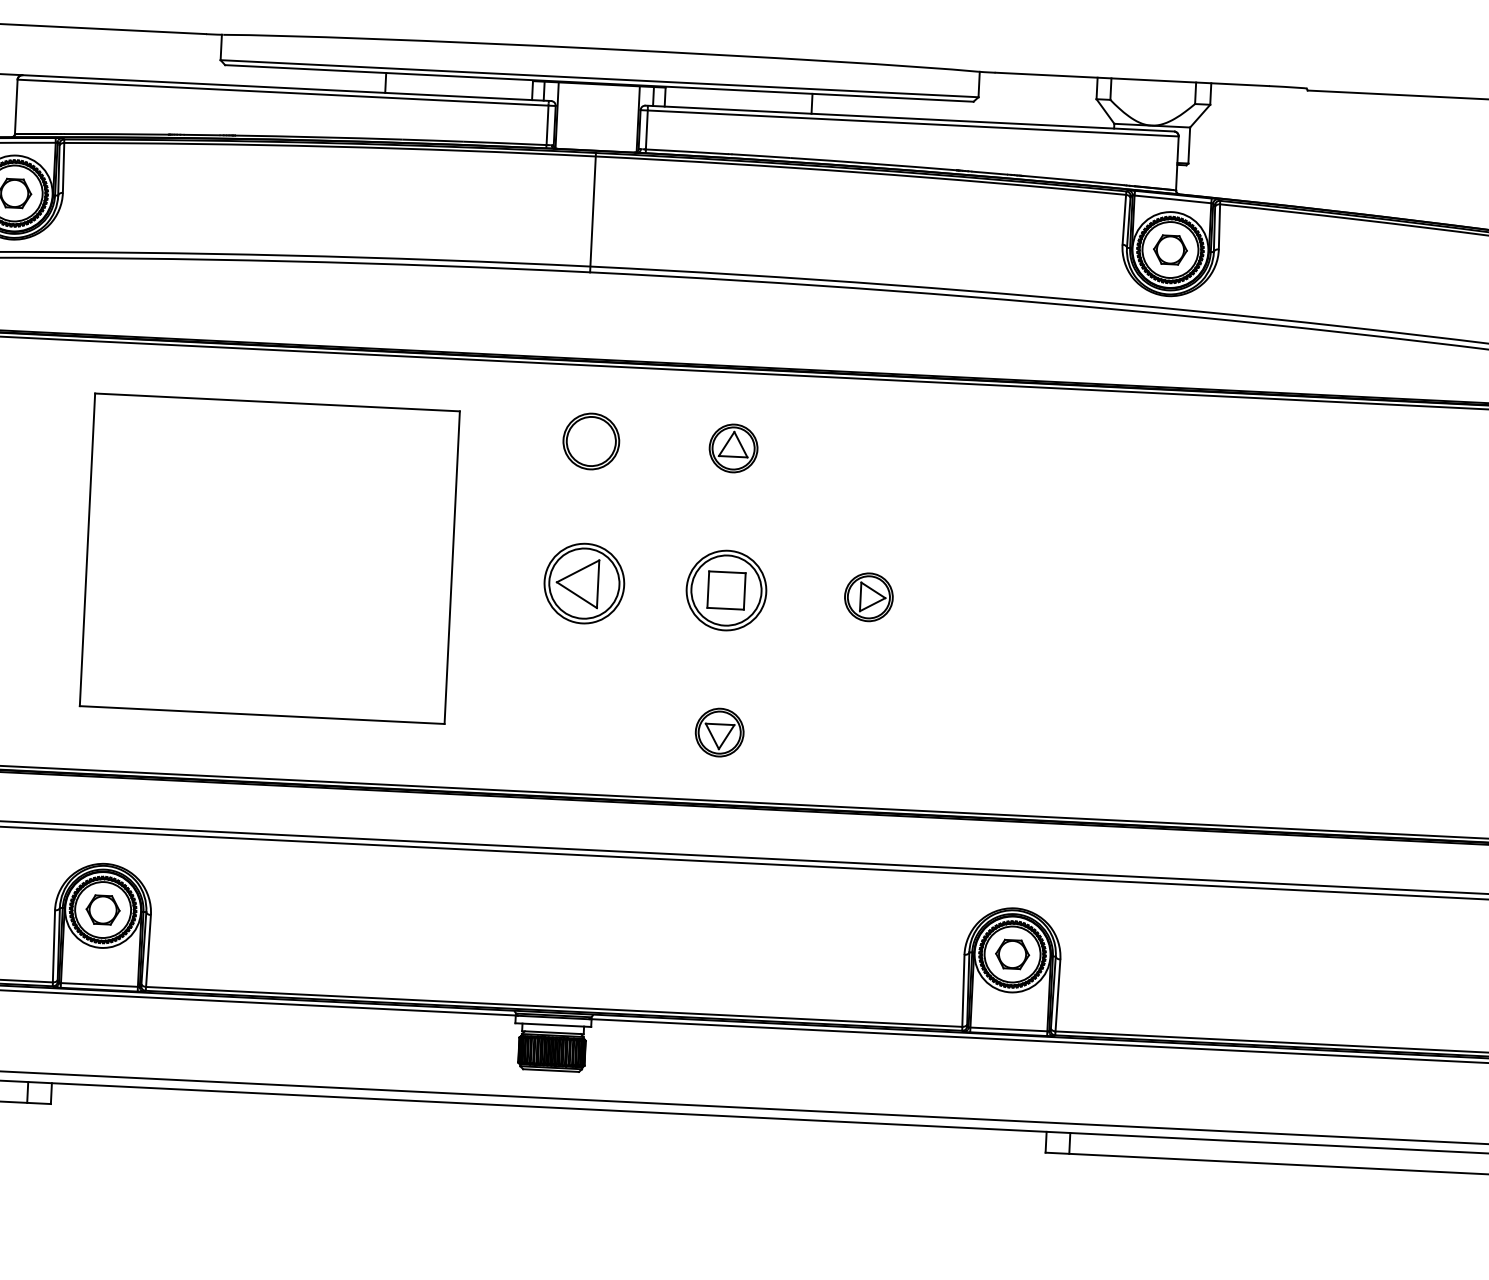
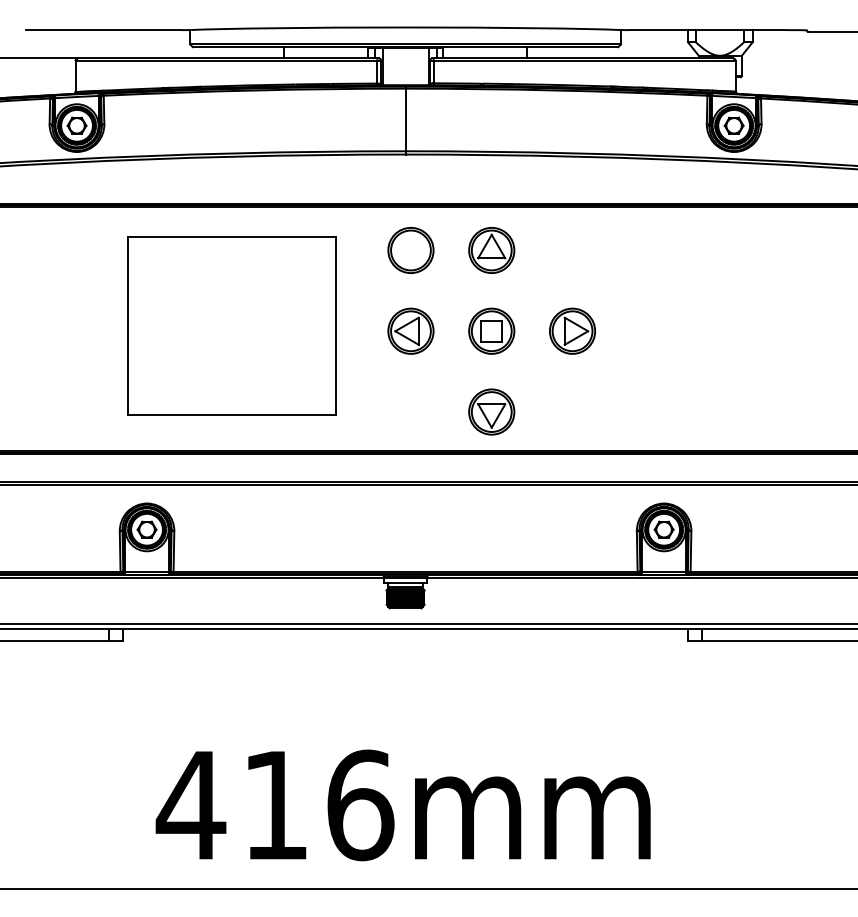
part: (590, 441) -> (410, 250), size x1.43
part: (732, 448) -> (491, 250), size x1.67
part: (868, 596) -> (572, 330), size x1.67
part: (719, 731) -> (491, 411), size x1.67

